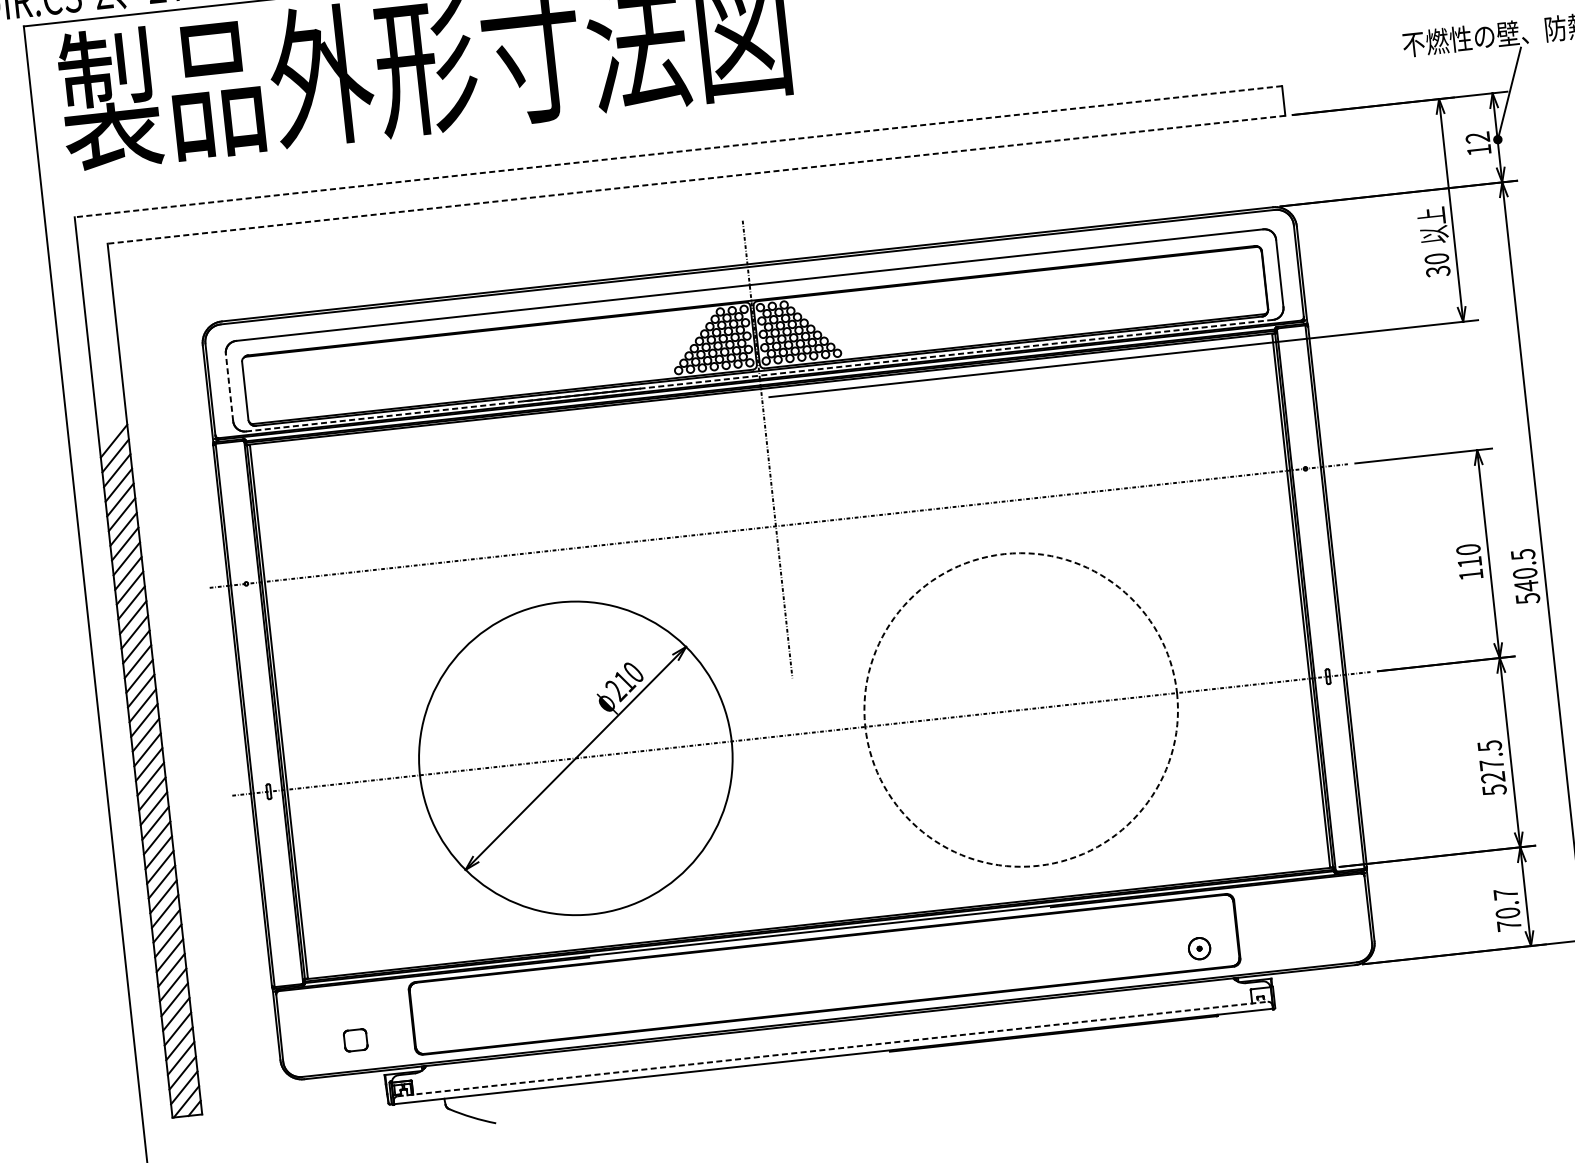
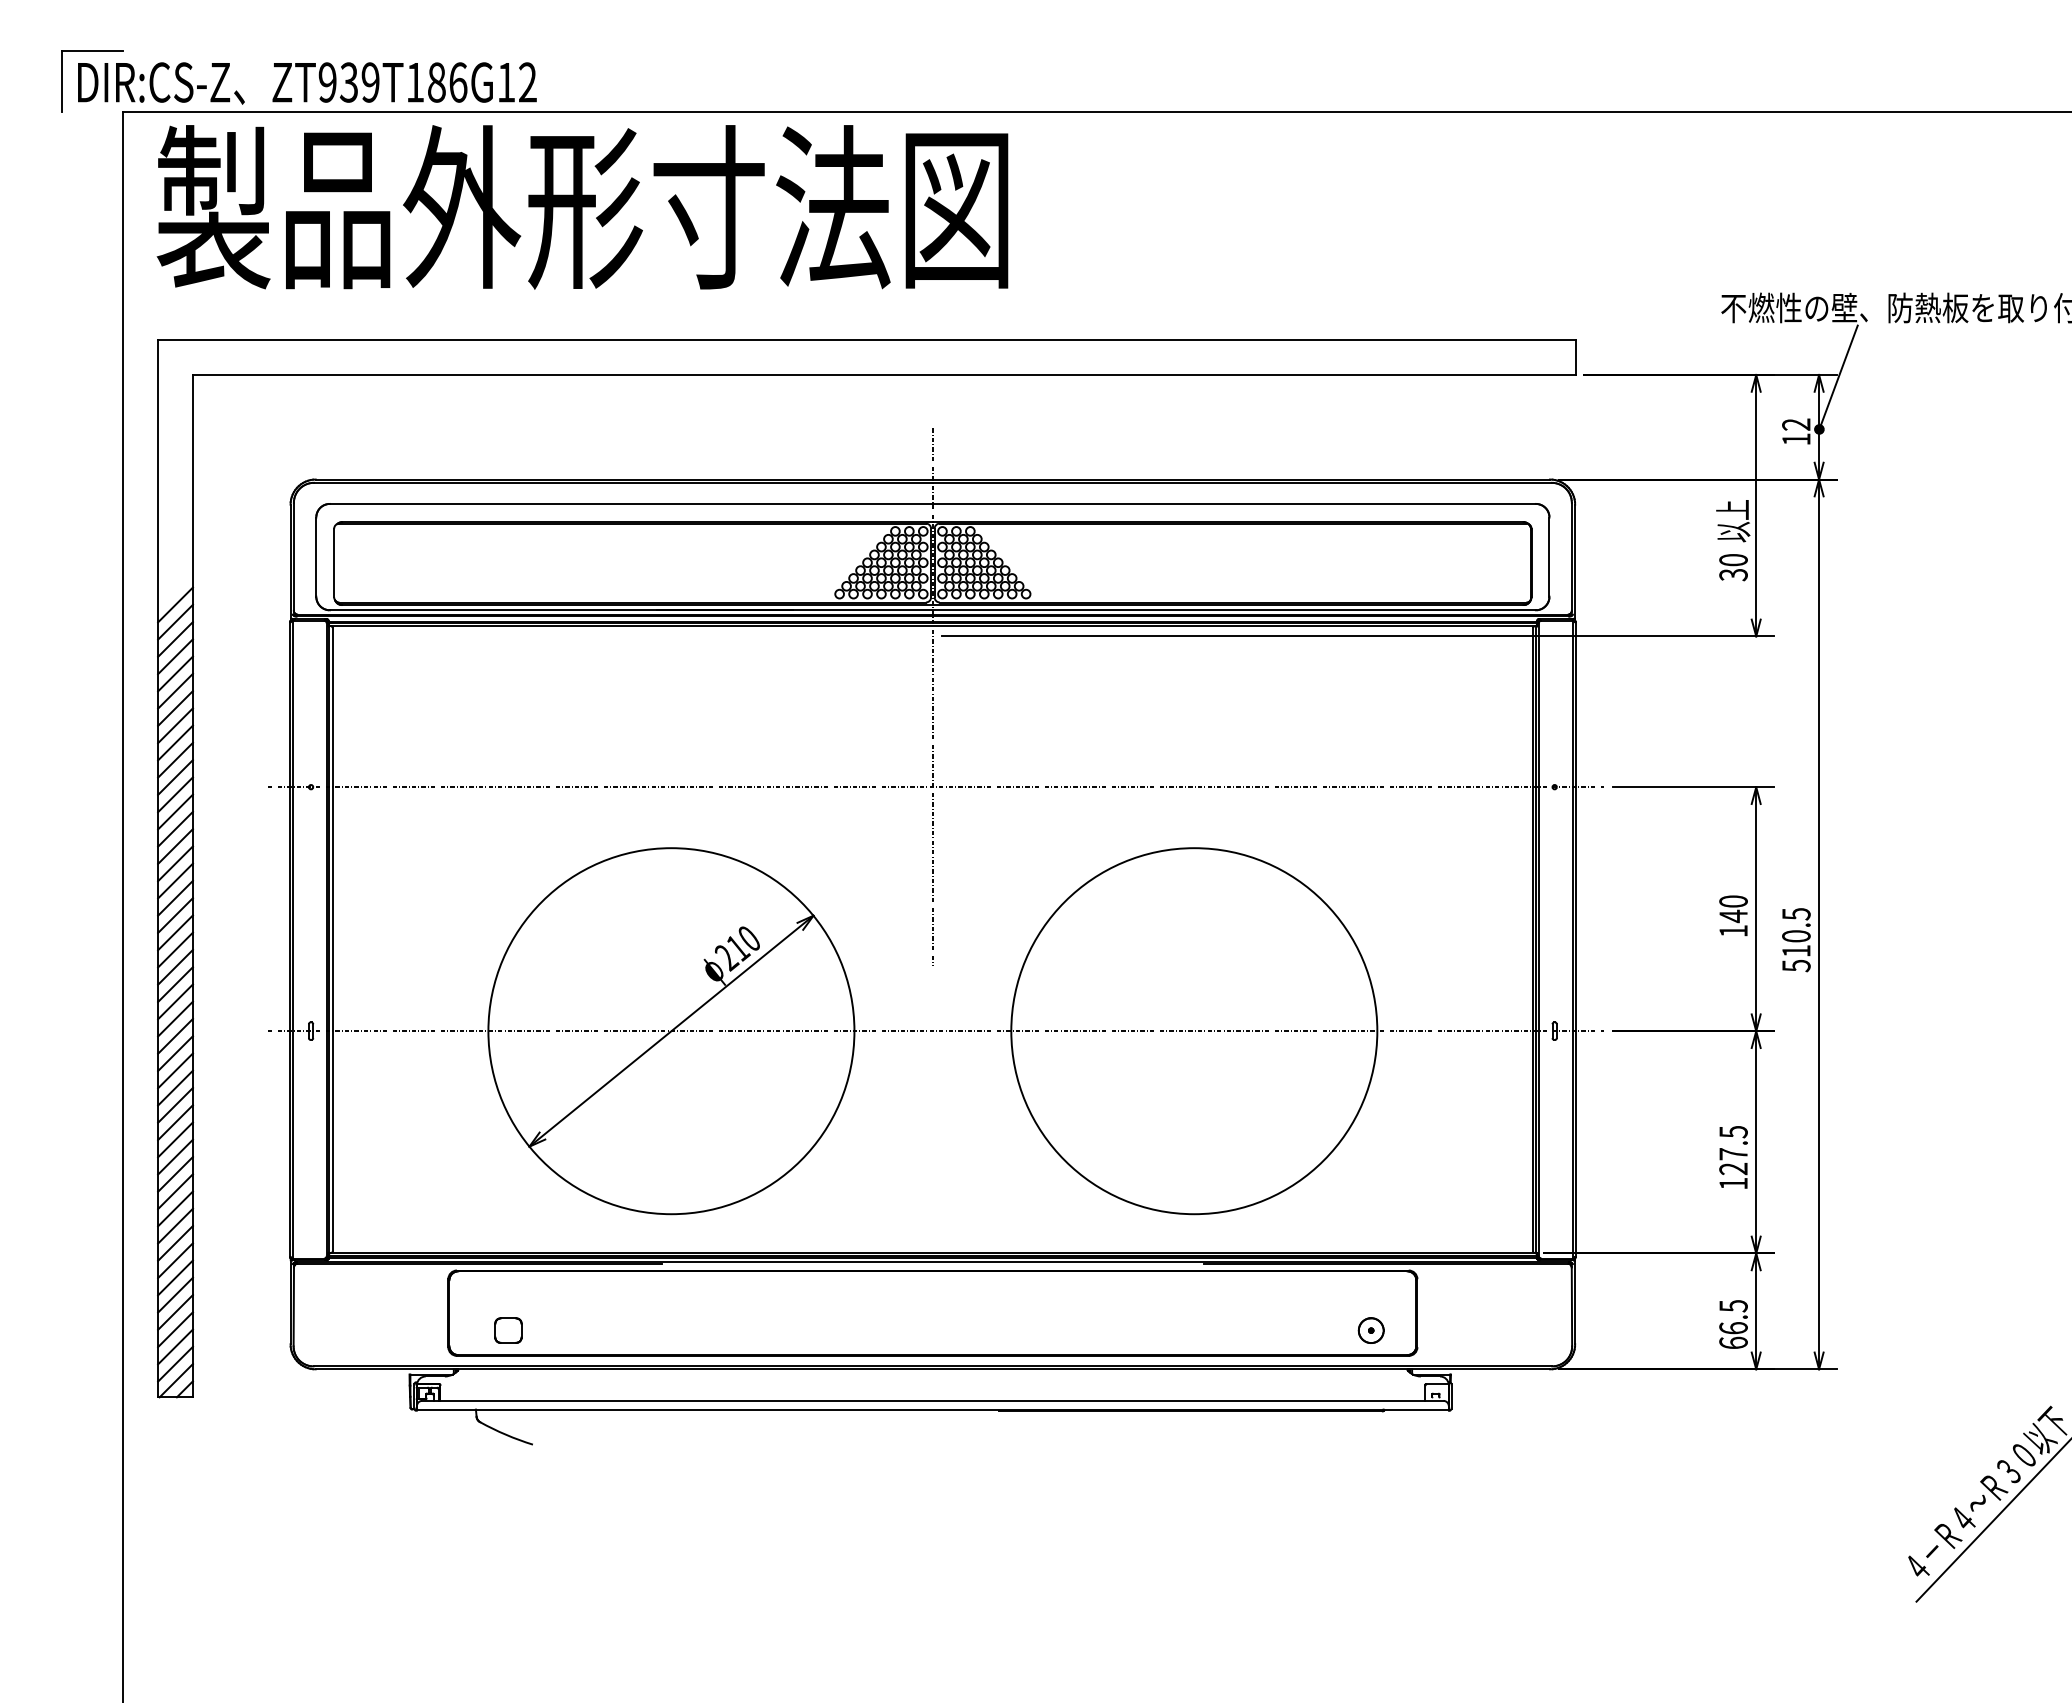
line: (678, 152) -> (866, 340), dashed -> solid
line: (695, 179) -> (883, 374), dashed -> solid
line: (759, 375) -> (932, 610), dashed -> solid
line: (229, 387) -> (316, 557), dashed -> solid
text: (1469, 562) -> (1733, 916), 110 -> 140
text: (1526, 585) -> (1796, 950), 540.5 -> 510.5
circle: (1021, 710) -> (1194, 1031), dashed -> solid
text: (1494, 789) -> (1733, 1183), 527.5 -> 127.5
text: (1507, 909) -> (1733, 1324), 70.7 -> 66.5
part: (355, 1040) -> (508, 1330), moved
line: (832, 1048) -> (932, 1400), dashed -> solid

